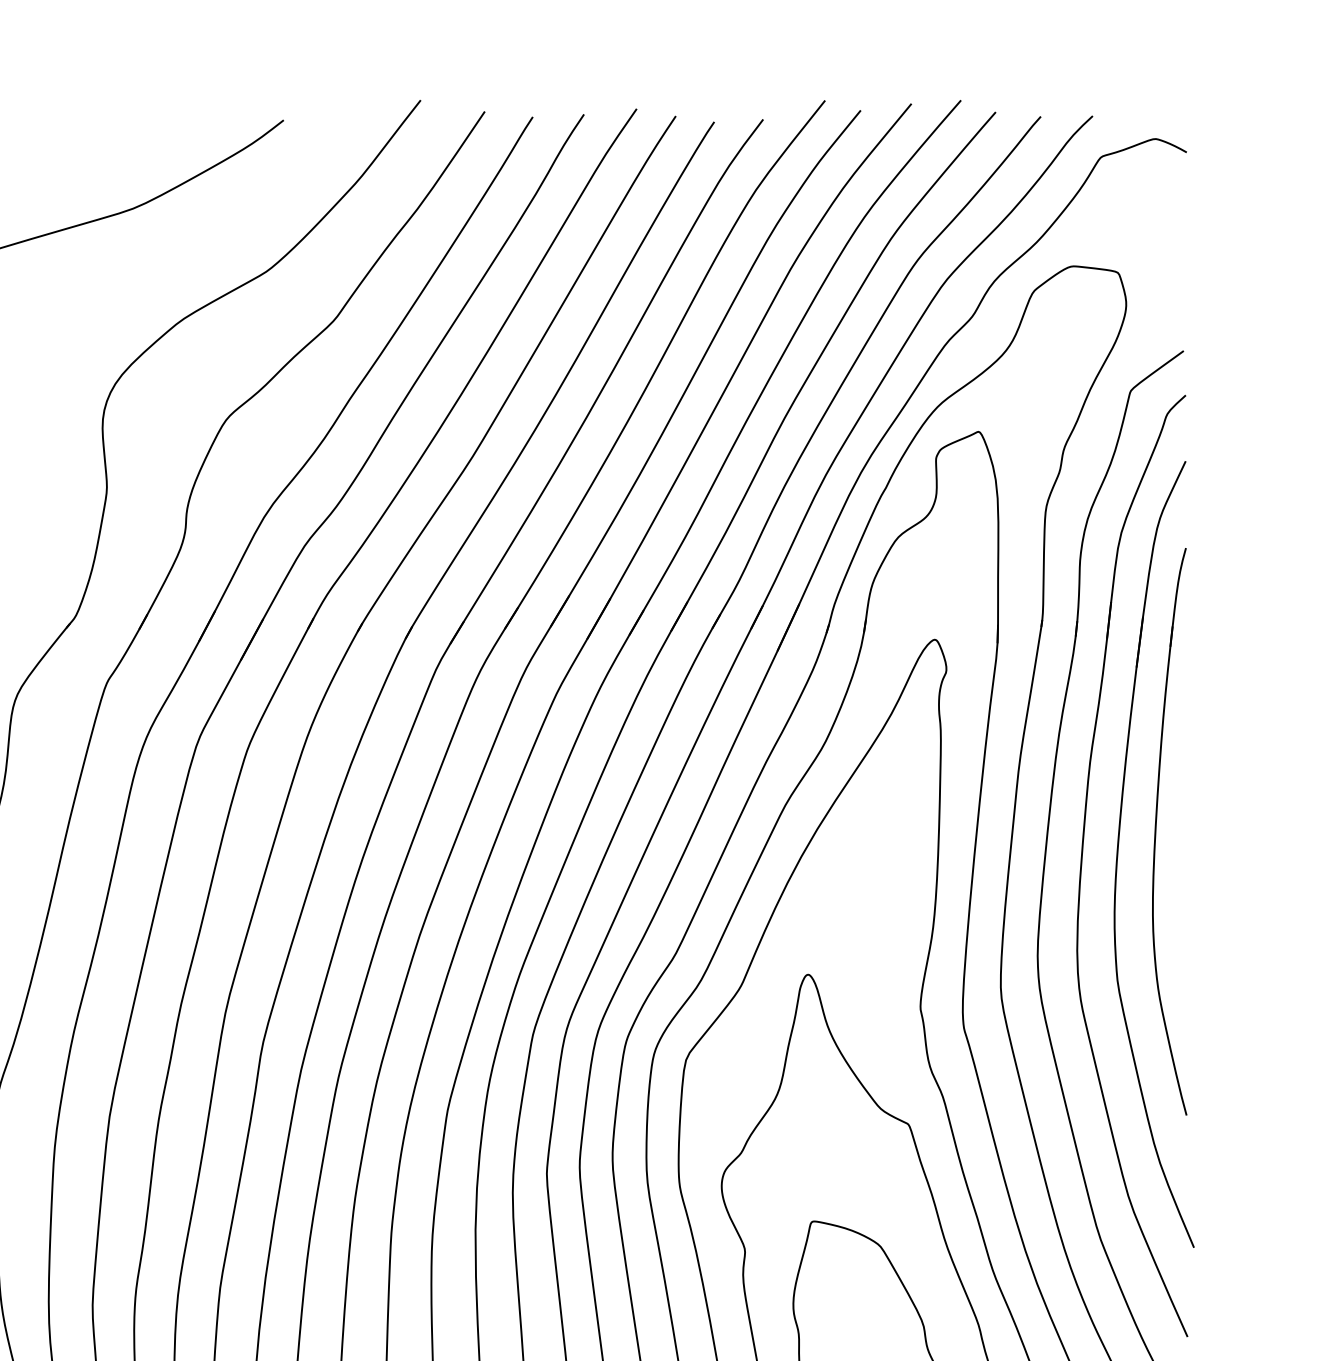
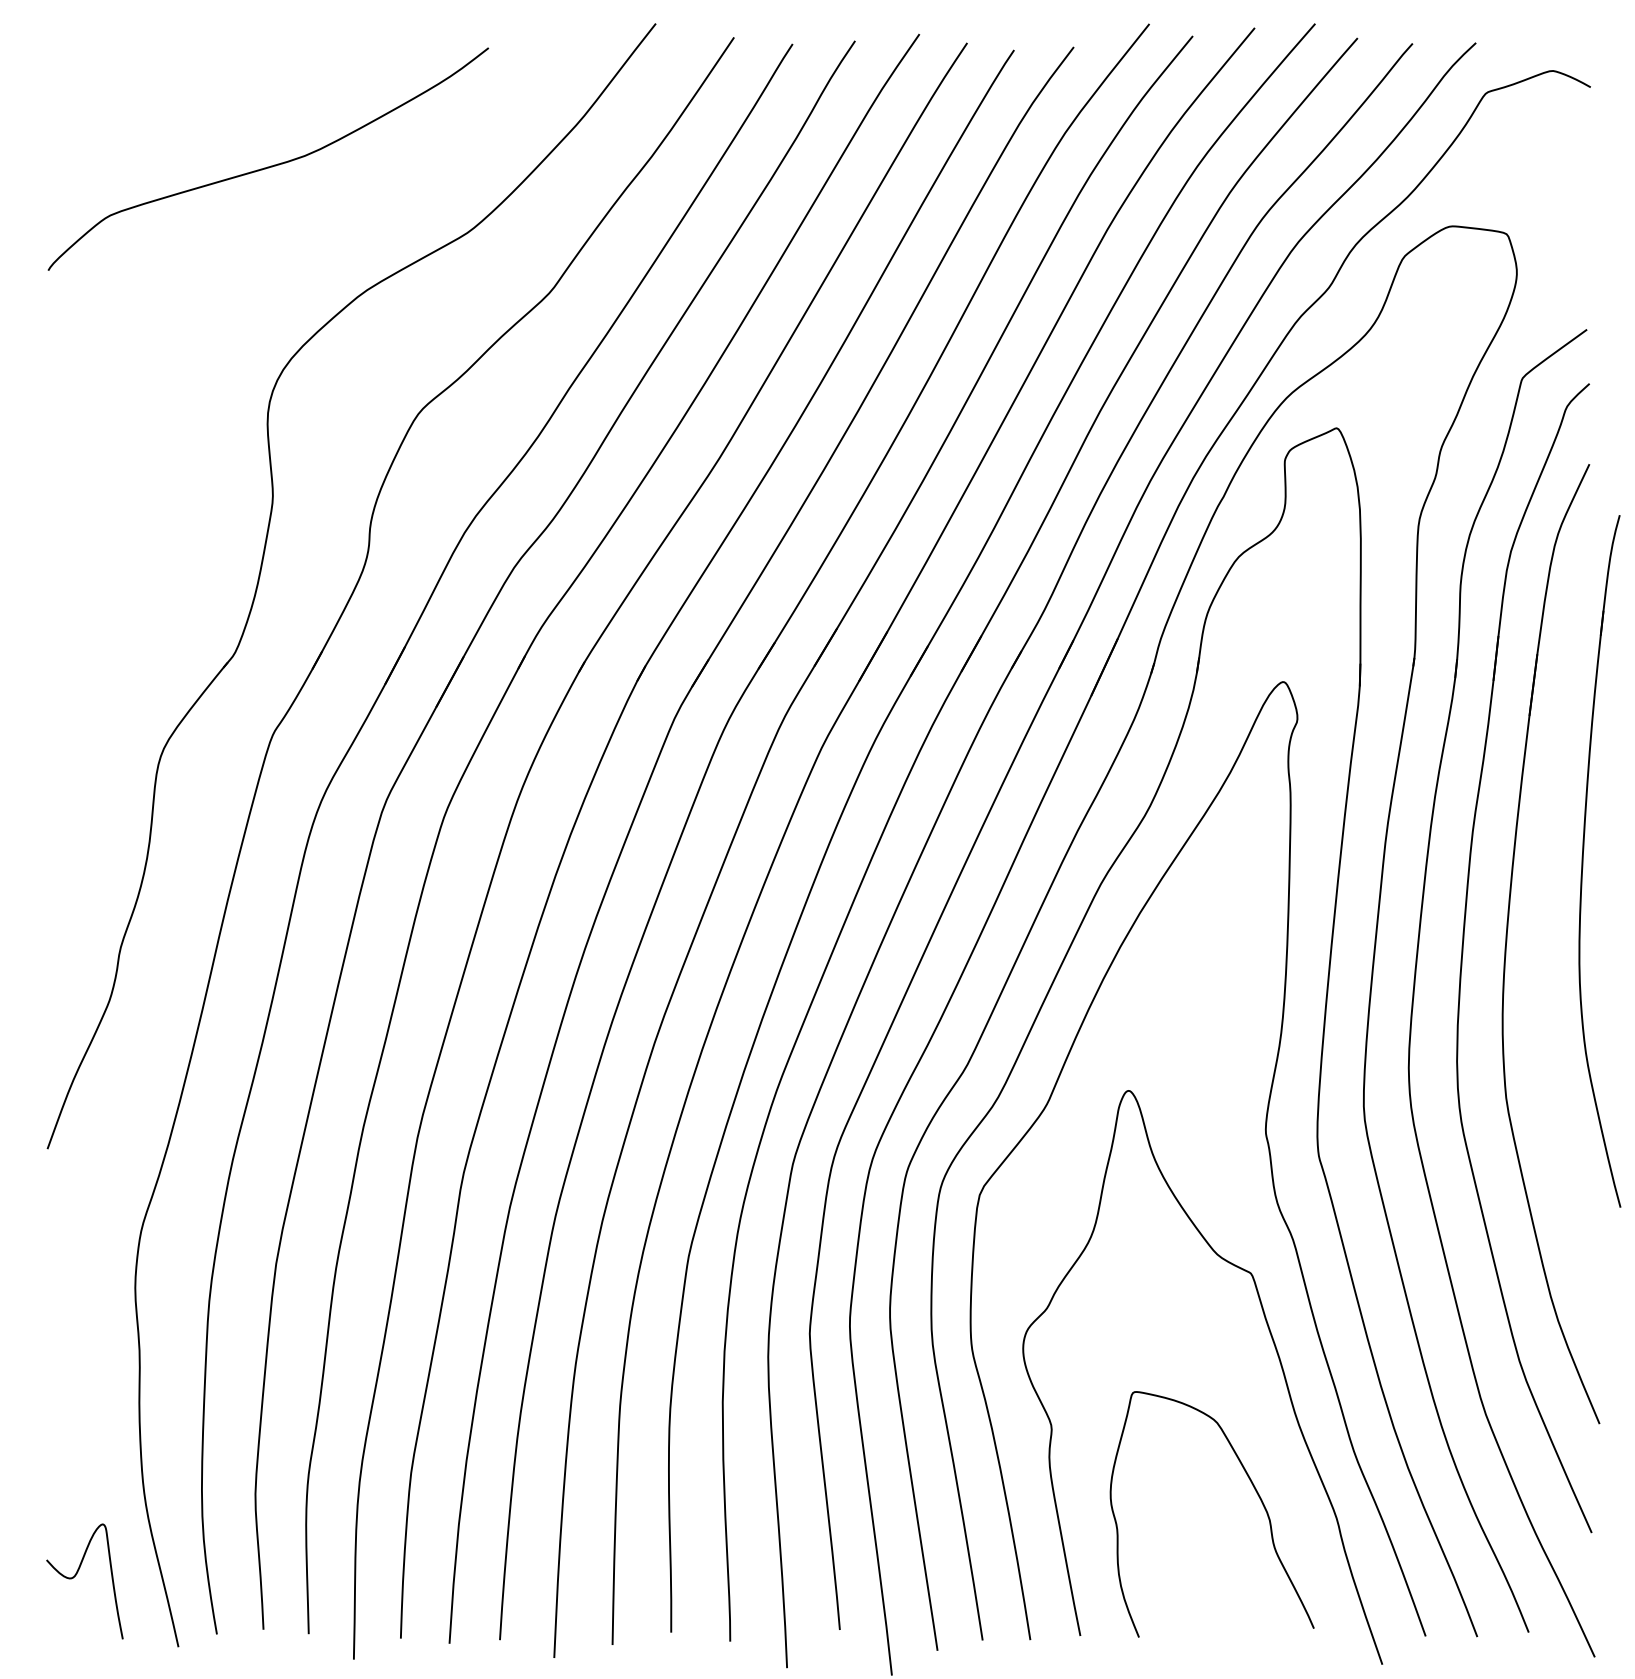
part: (1156, 831) -> (1583, 861), moved

